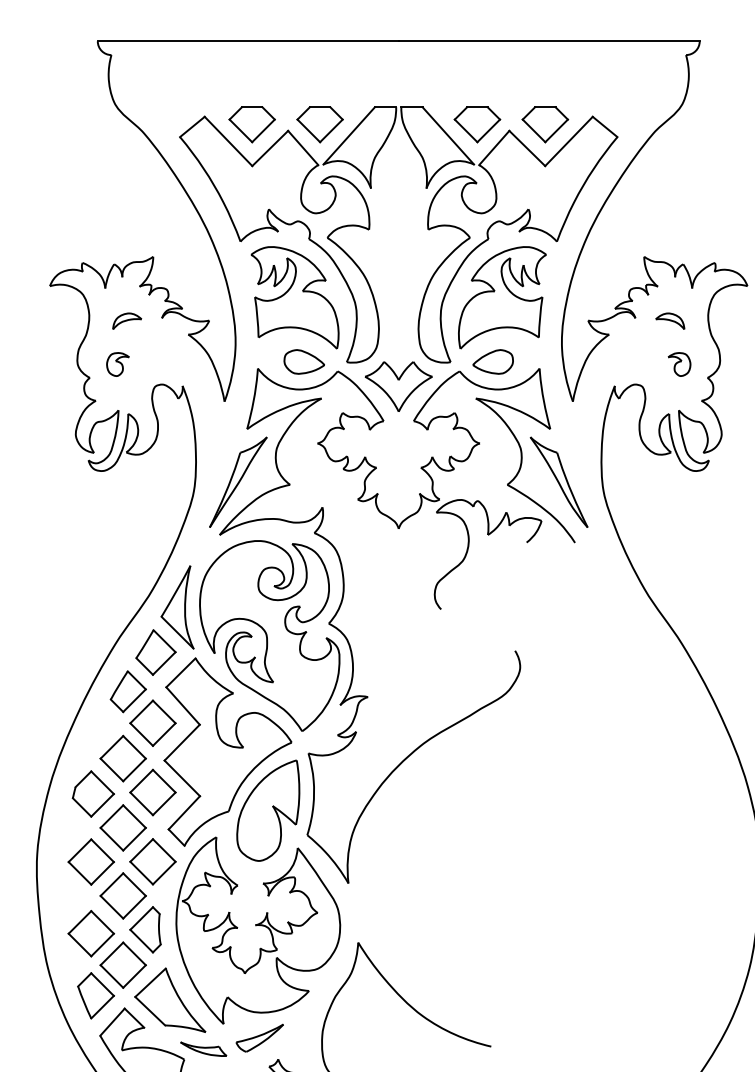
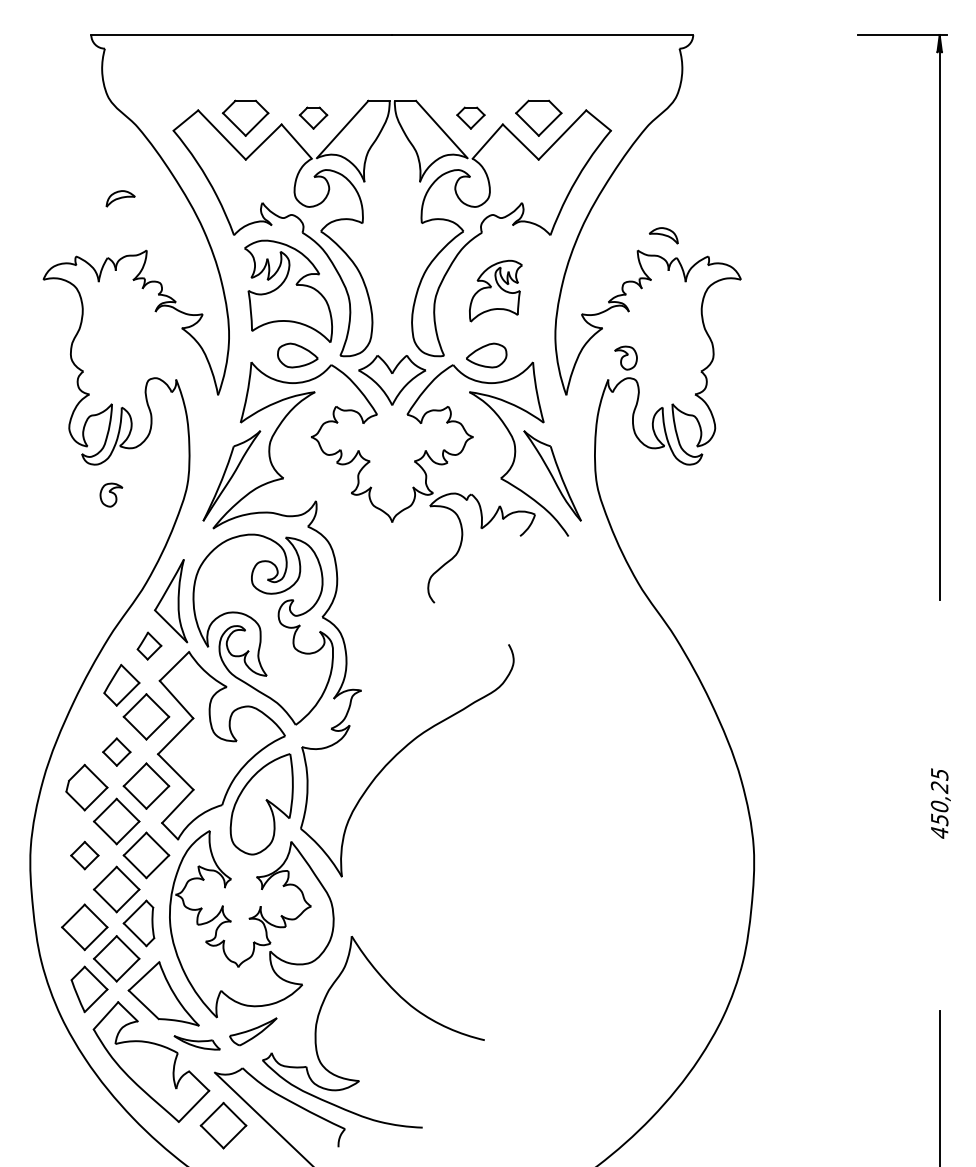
part: (320, 123) -> (313, 117), size x0.6
part: (477, 123) -> (470, 117), size x0.6
part: (502, 296) -> (495, 290), size x0.6
part: (127, 320) -> (120, 198), moved
part: (670, 320) -> (663, 235), moved
part: (118, 363) -> (111, 494), moved
part: (679, 363) -> (625, 357), moved
part: (156, 651) -> (149, 645), size x0.6
part: (123, 757) -> (116, 751), size x0.6
part: (91, 861) -> (84, 855), size x0.6

